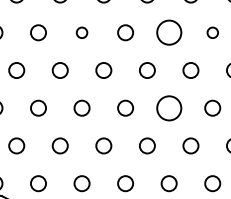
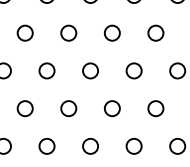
circle: (81, 32) -> (24, 32), size x1.43
circle: (168, 32) -> (111, 32), size x0.62
circle: (212, 32) -> (155, 32), size x1.43
circle: (168, 107) -> (111, 107), size x0.62

